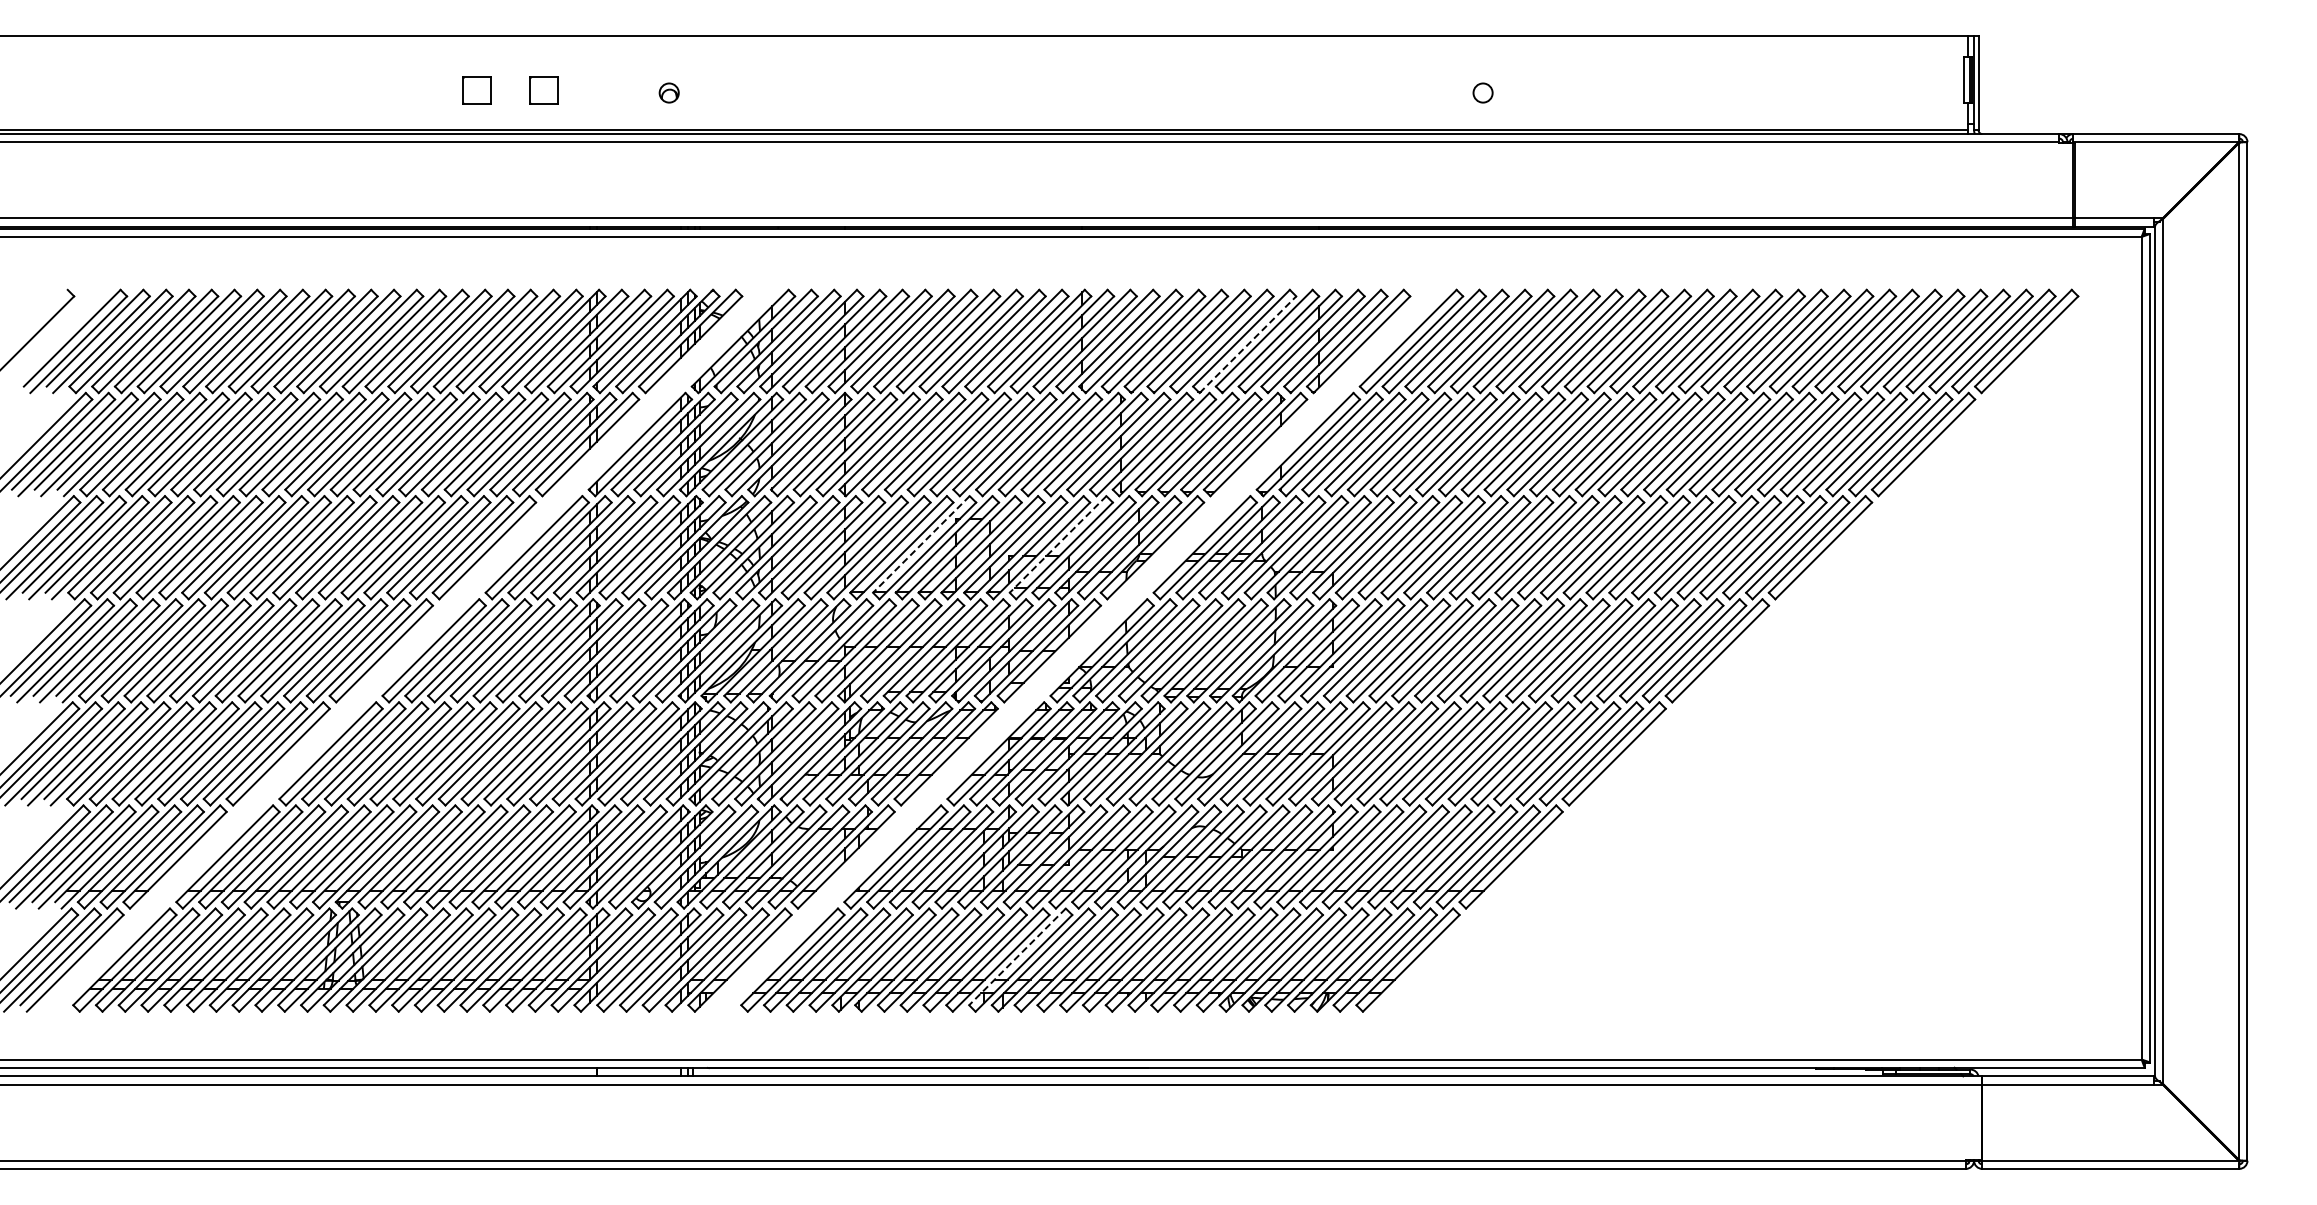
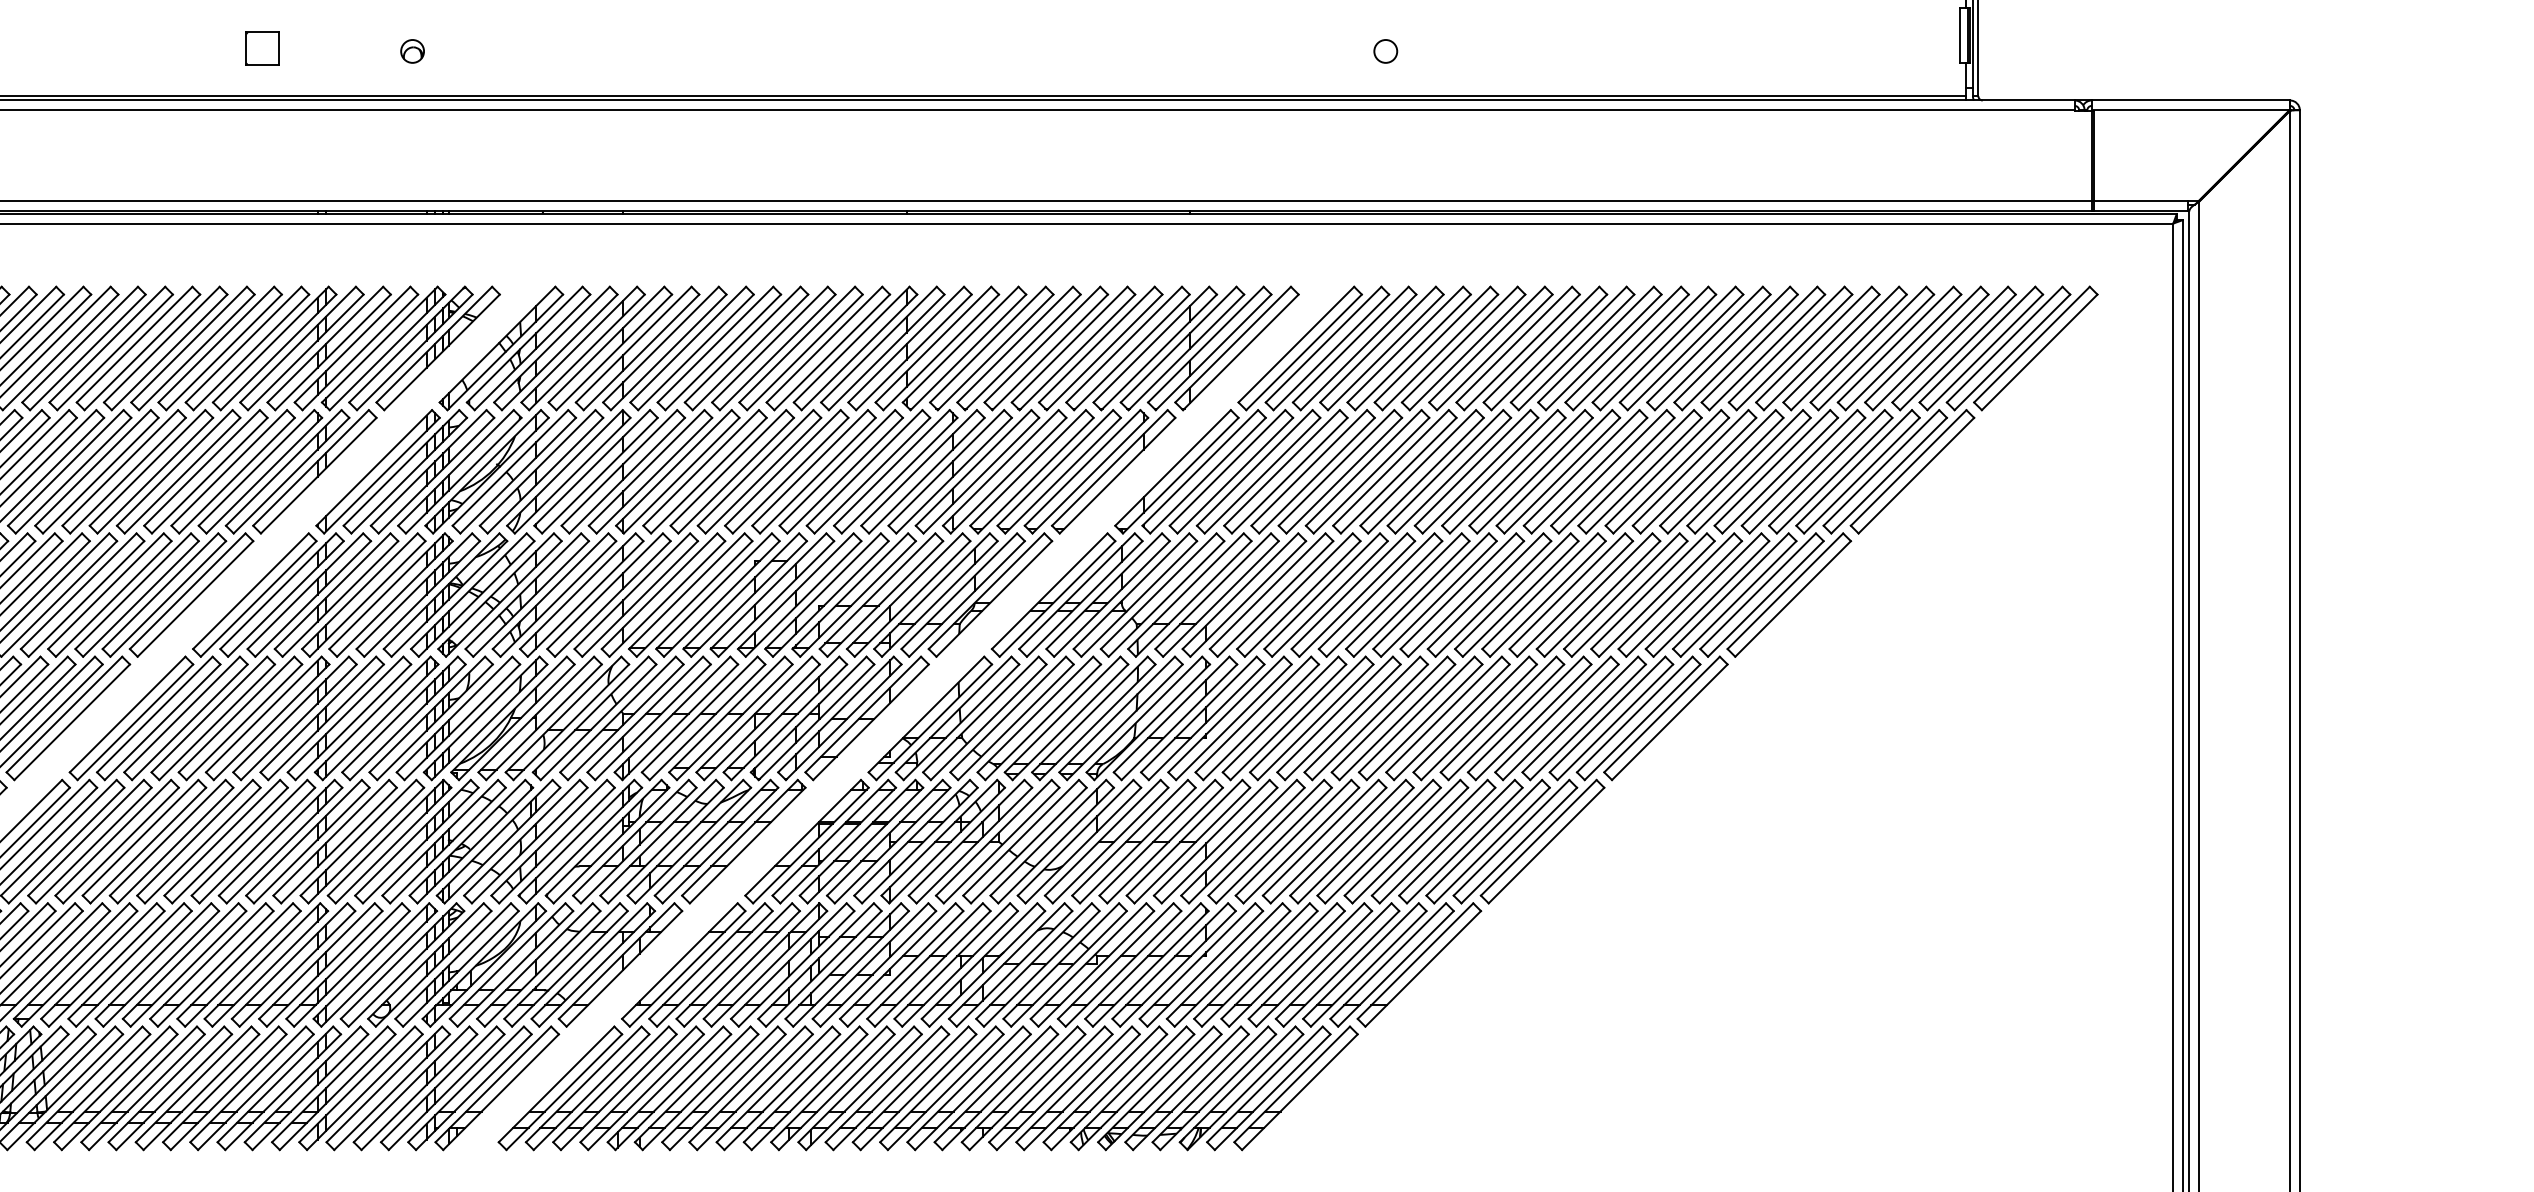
part: (476, 90) -> (182, 48), removed
line: (1248, 344) -> (1105, 352), dashed -> solid
line: (921, 544) -> (714, 591), dashed -> solid
line: (1057, 544) -> (876, 591), dashed -> solid
line: (1017, 957) -> (829, 1085), dashed -> solid

